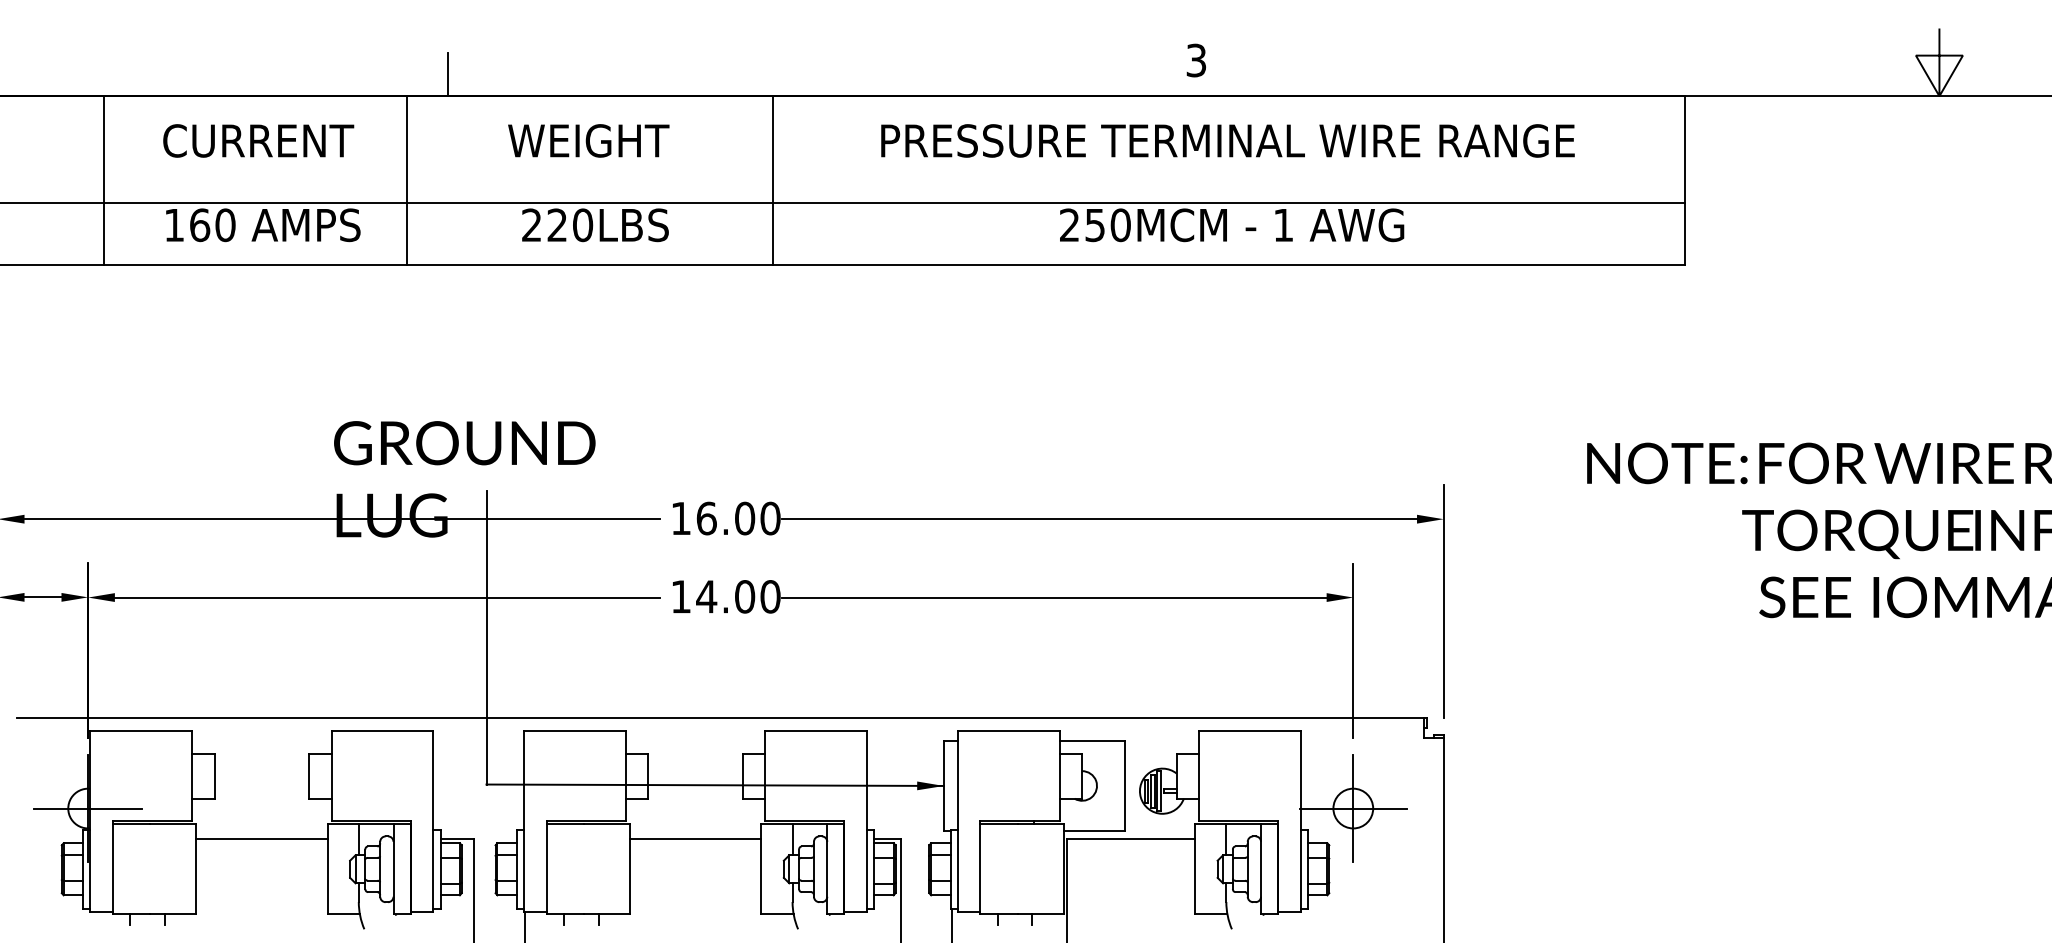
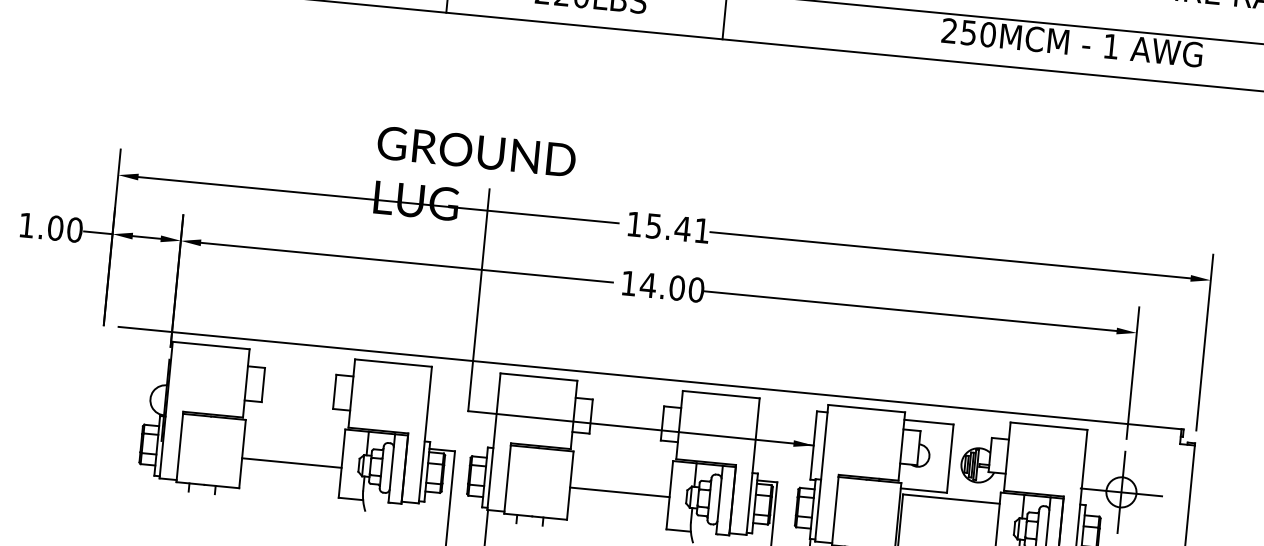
text: (738, 518) -> (678, 228), 16.00 -> 15.41
line: (87, 808) -> (165, 400), removed
line: (261, 838) -> (291, 462), moved
line: (695, 838) -> (619, 492), moved

